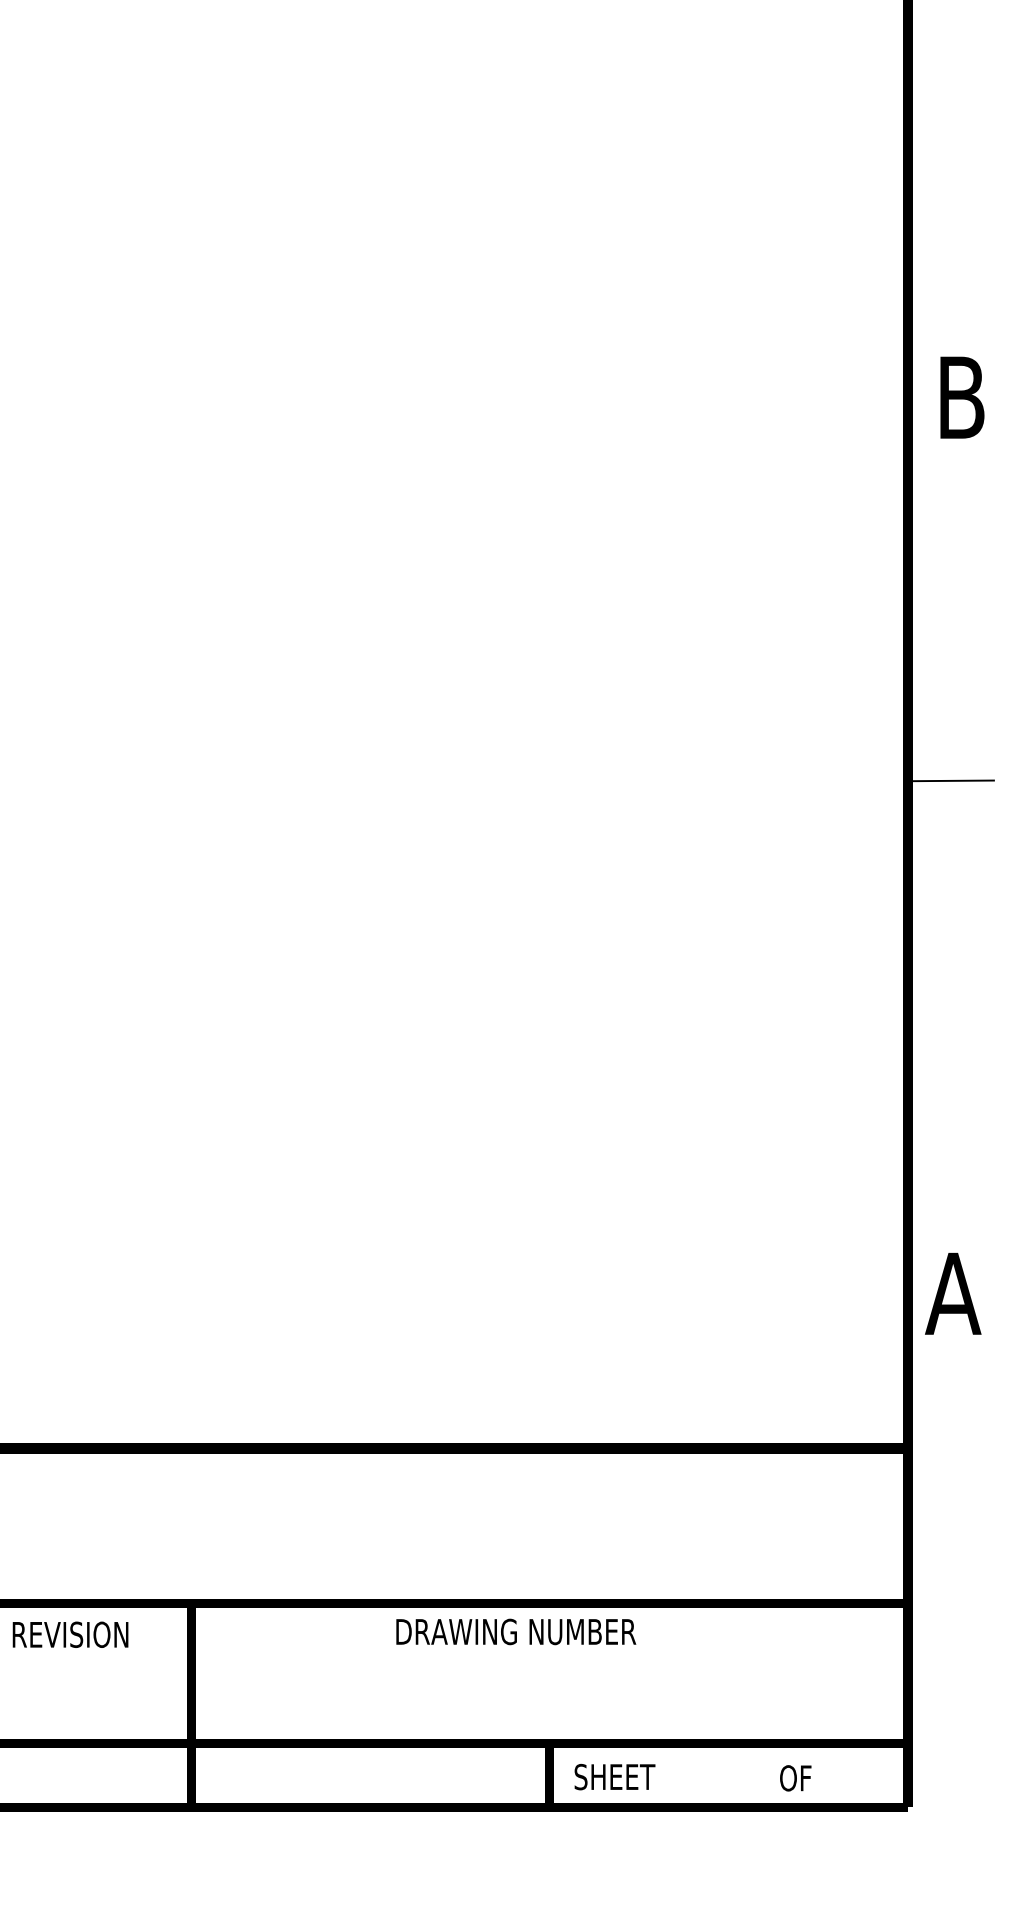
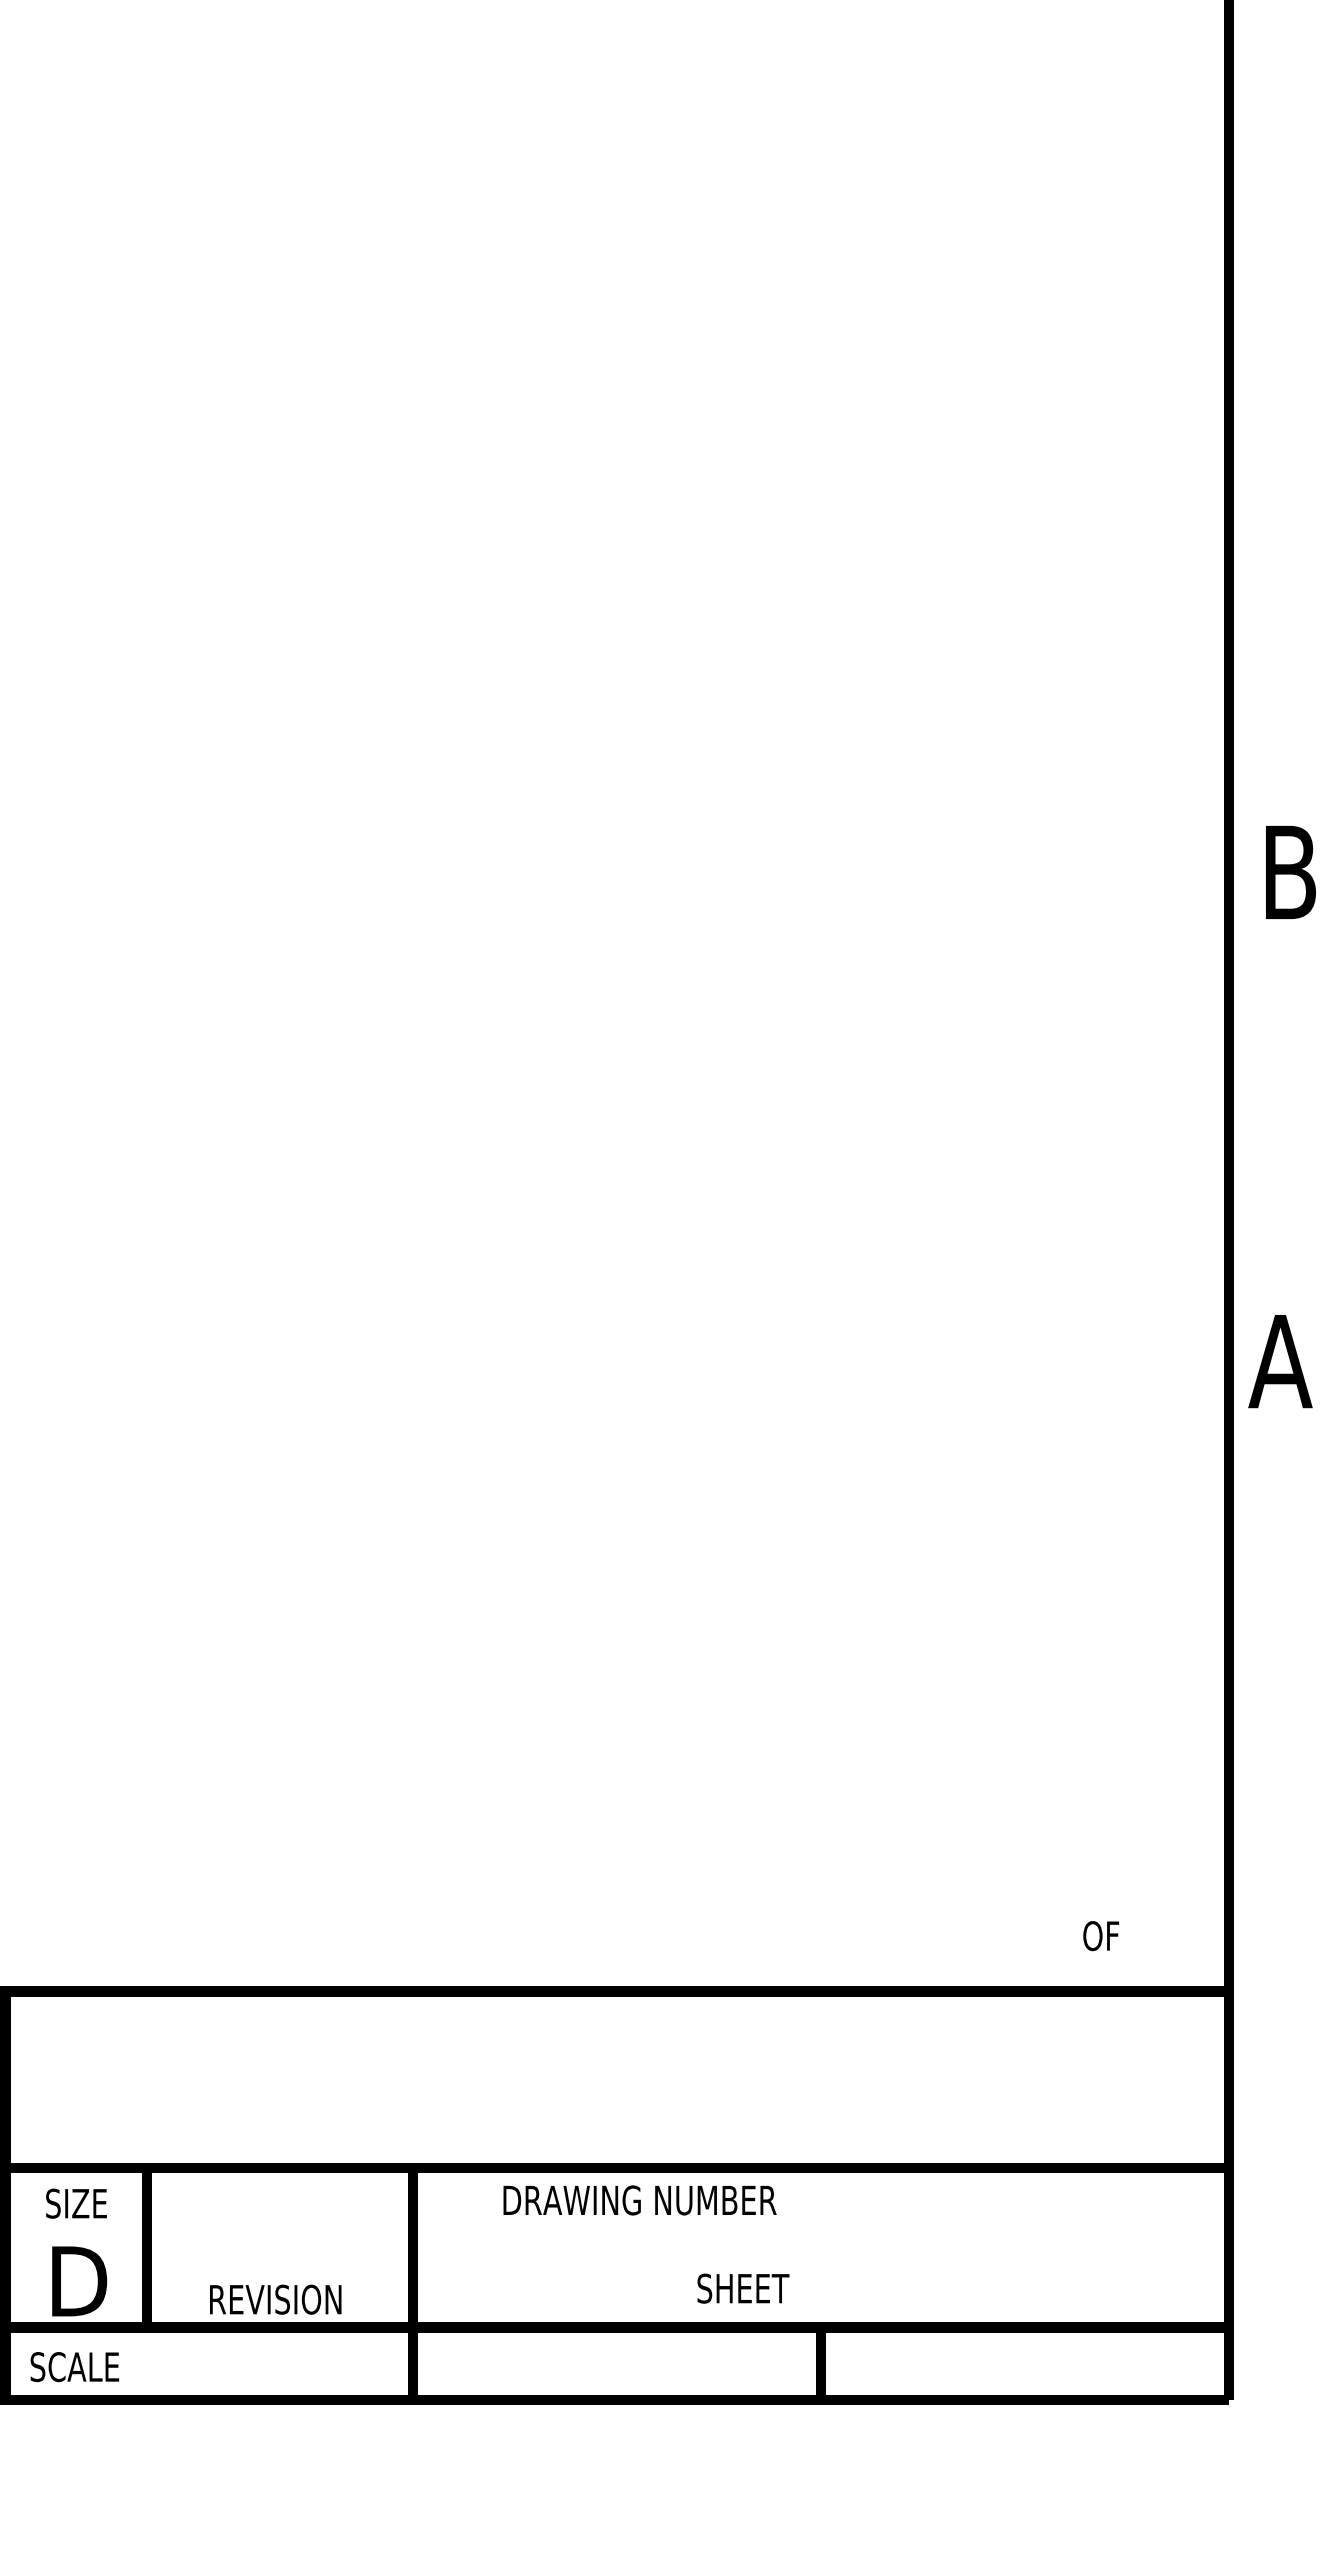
text: (962, 397) -> (1290, 872), moved
line: (953, 780) -> (1280, 1231), removed
text: (953, 1293) -> (1280, 1361), moved
text: (515, 1631) -> (639, 2200), moved
text: (70, 1634) -> (275, 2299), moved
text: (615, 1776) -> (743, 2288), moved
text: (796, 1778) -> (1101, 1936), moved

